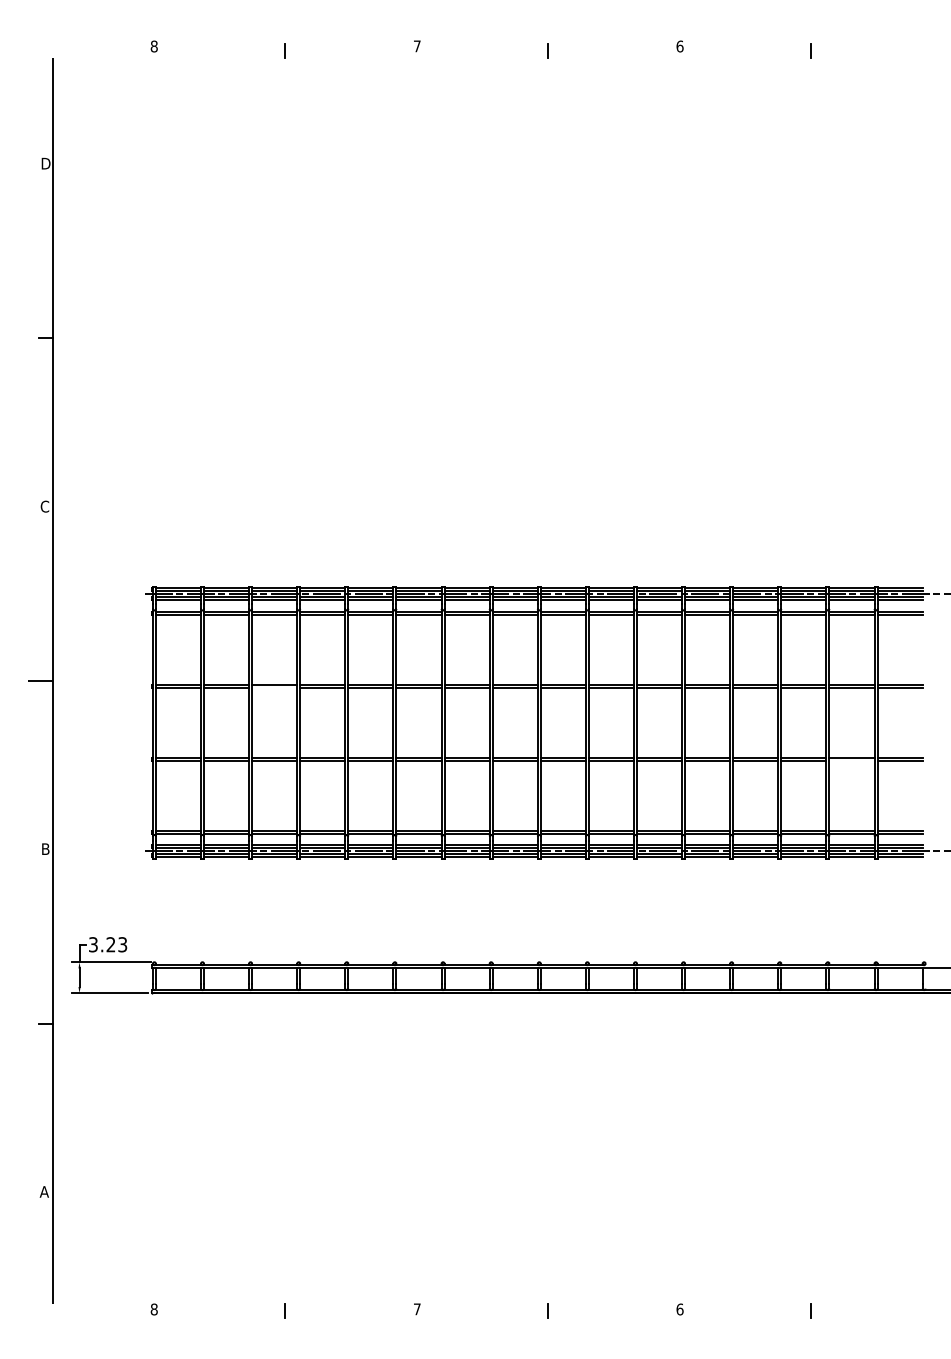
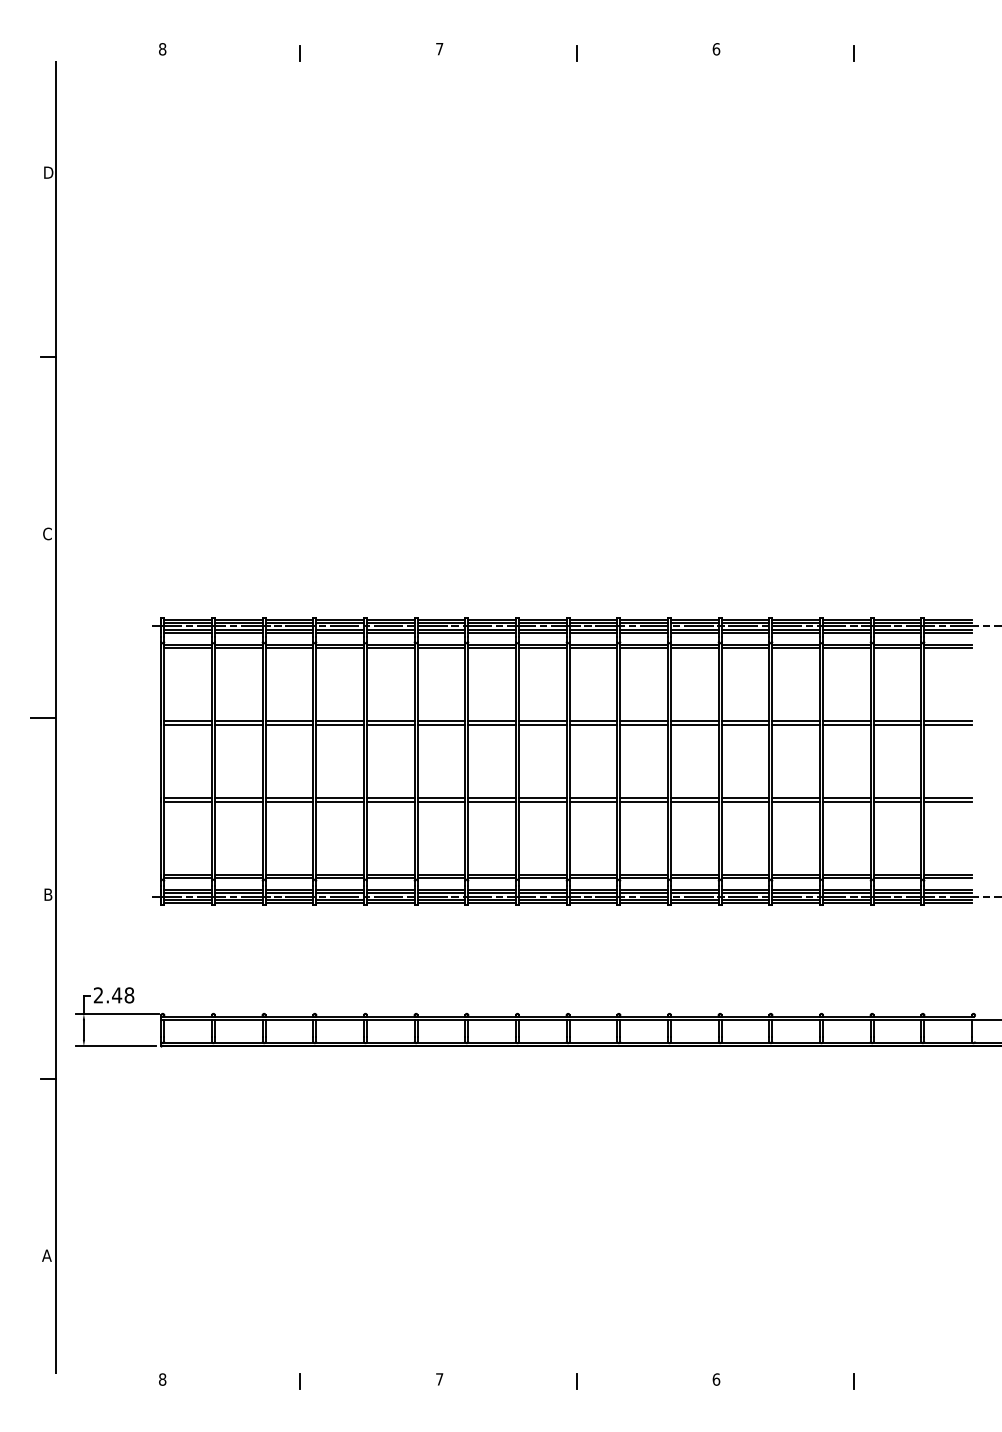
line: (274, 687) -> (289, 724), added
line: (851, 760) -> (897, 801), added
text: (108, 944) -> (114, 995), 3.23 -> 2.48

